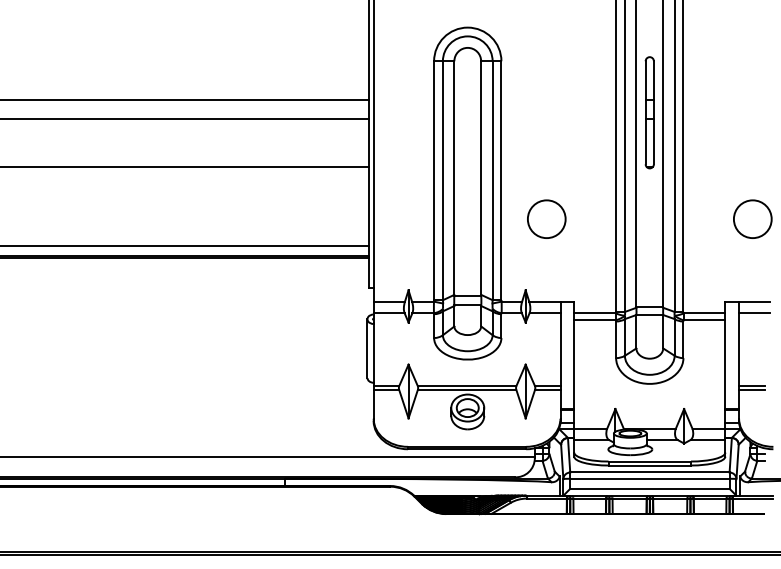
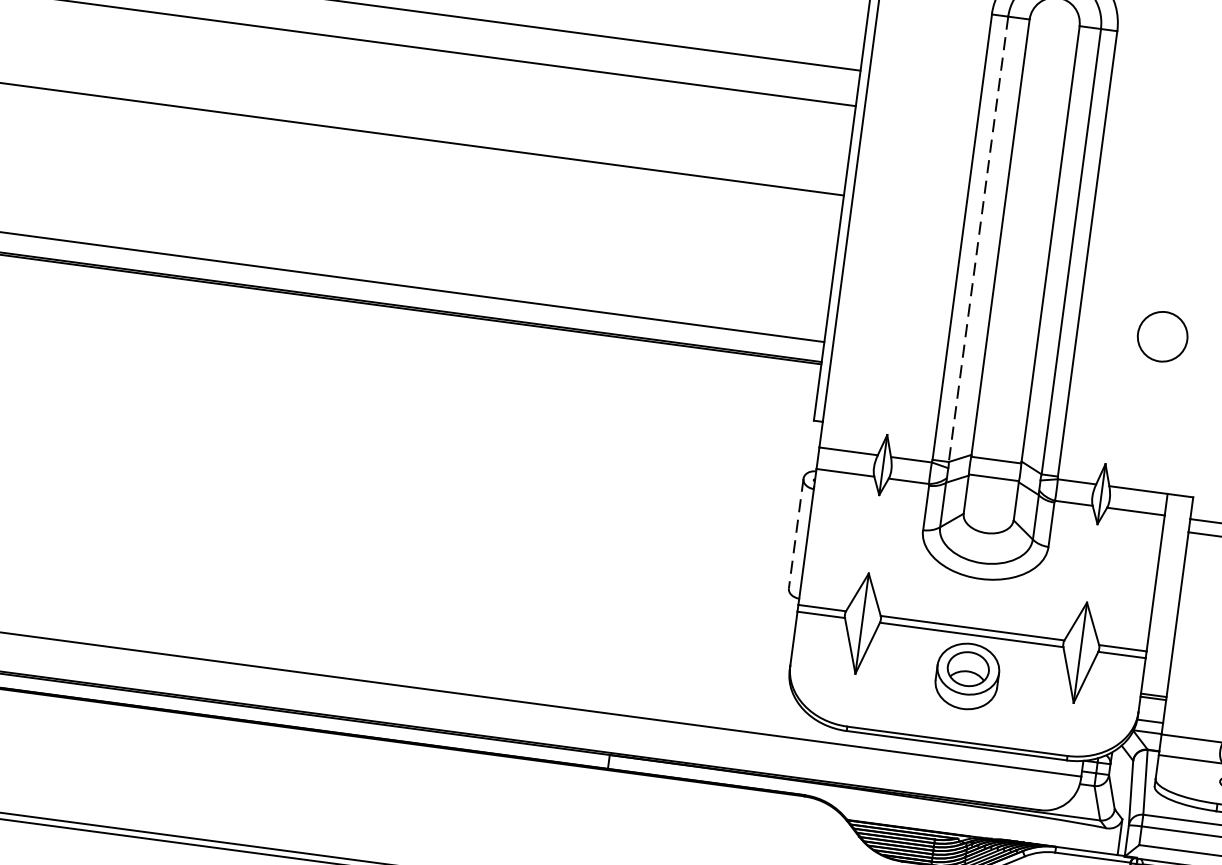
line: (442, 181) -> (977, 240), solid -> dashed
circle: (546, 218) -> (1162, 335), size x0.7
line: (367, 349) -> (796, 535), solid -> dashed

